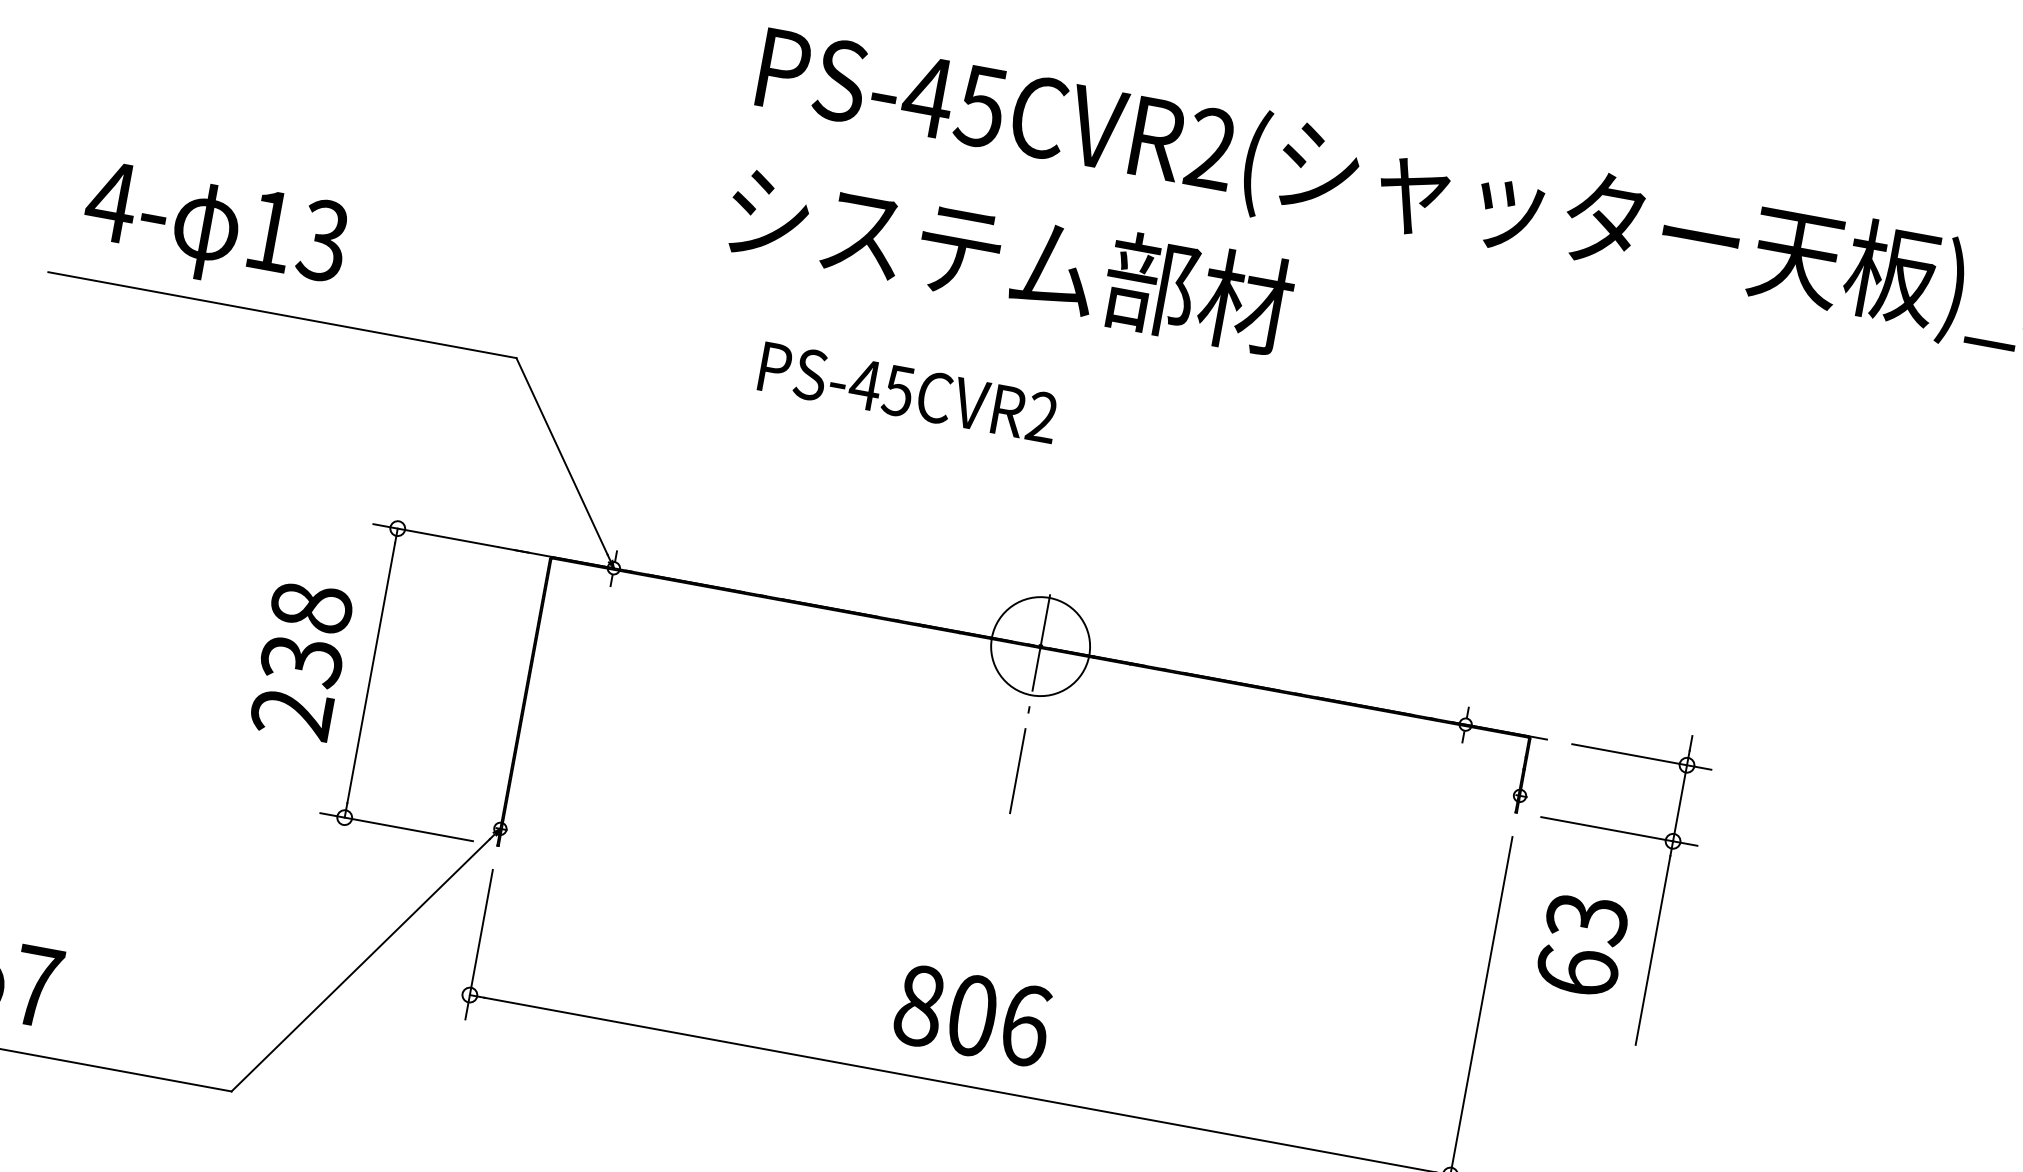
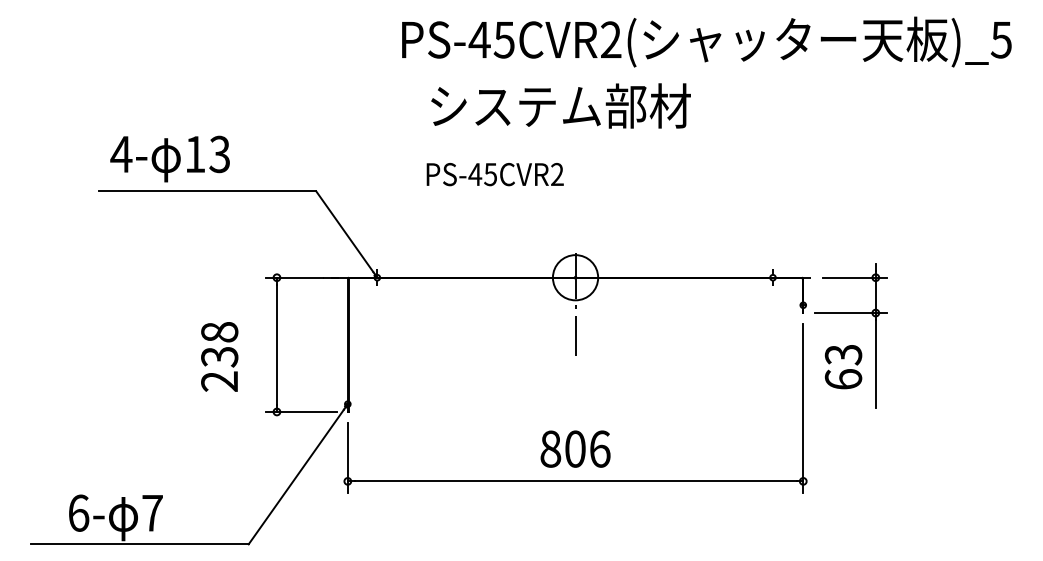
text: (1009, 257) -> (560, 105), moved
text: (301, 659) -> (219, 356), moved

